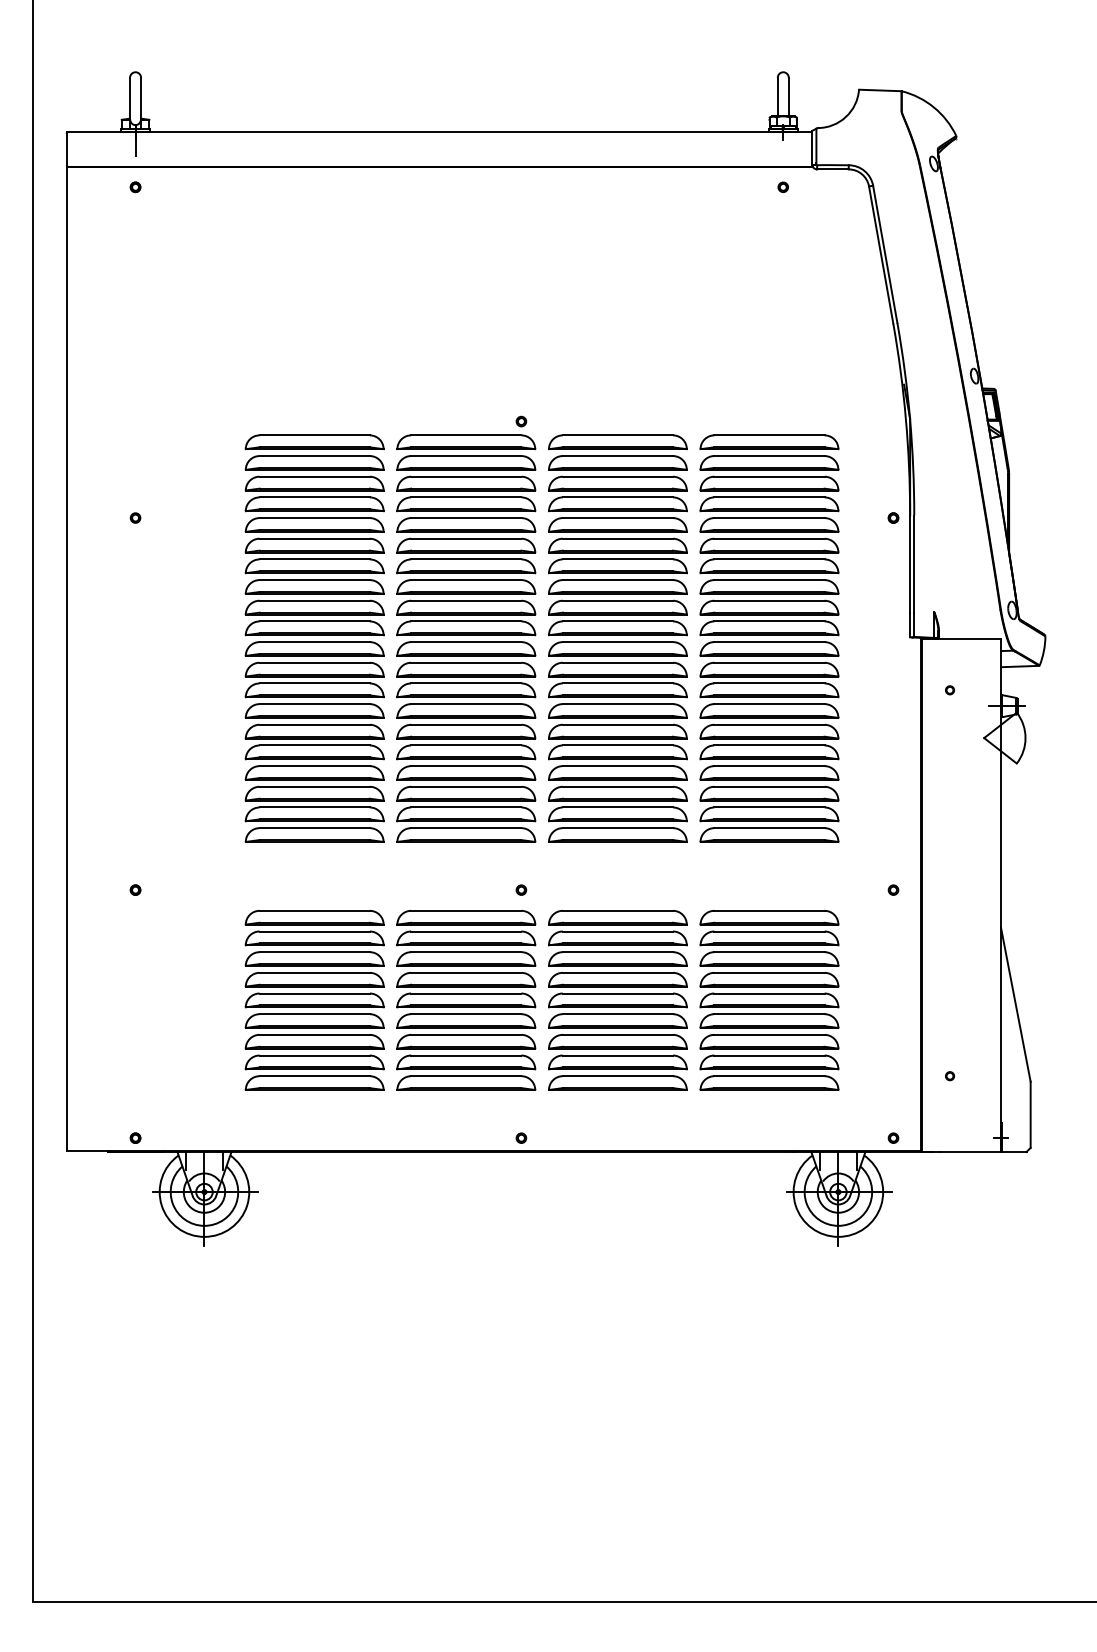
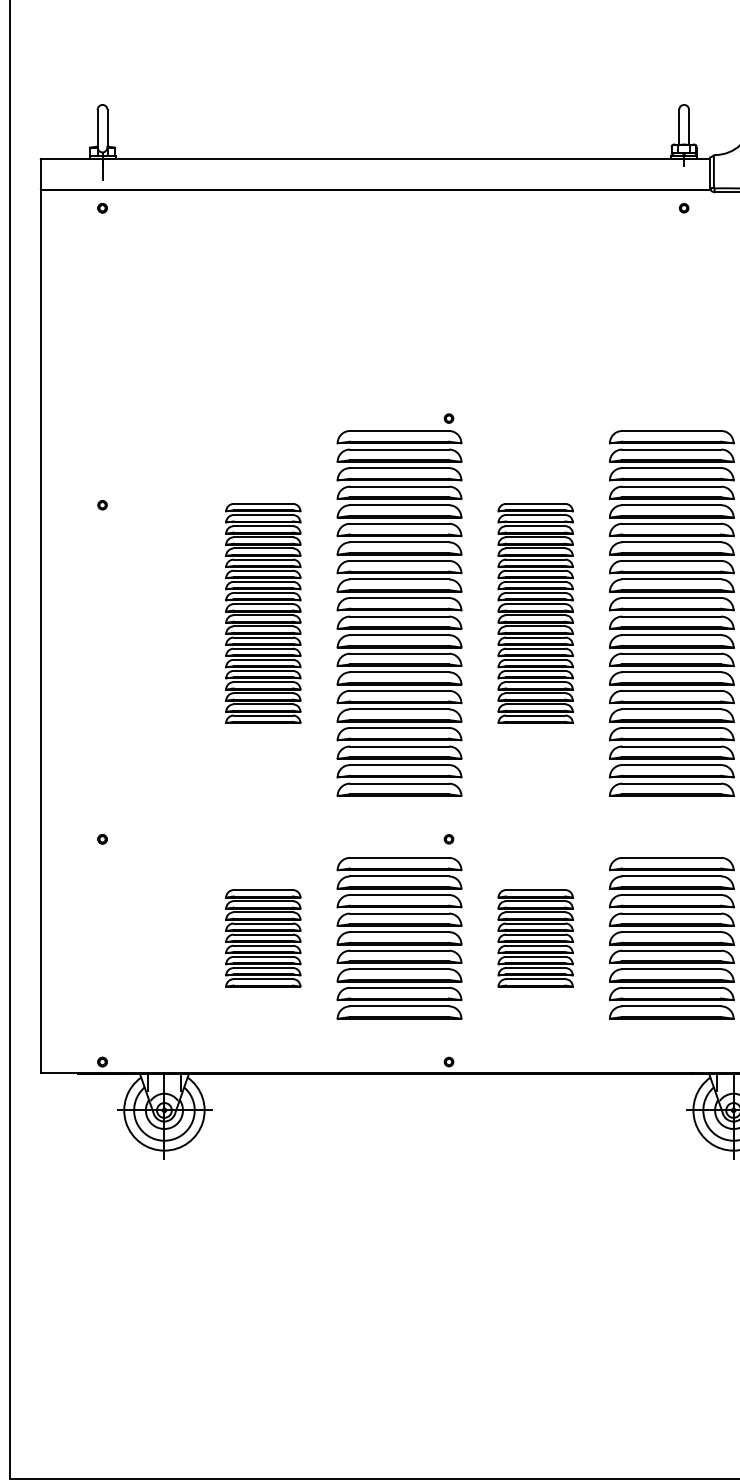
part: (314, 638) -> (263, 613), size x0.6
part: (617, 638) -> (535, 613), size x0.6
part: (314, 1000) -> (263, 938), size x0.6
part: (617, 1000) -> (535, 938), size x0.6

